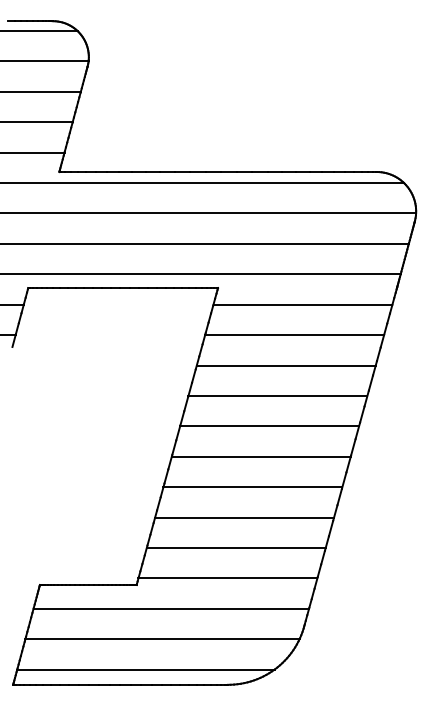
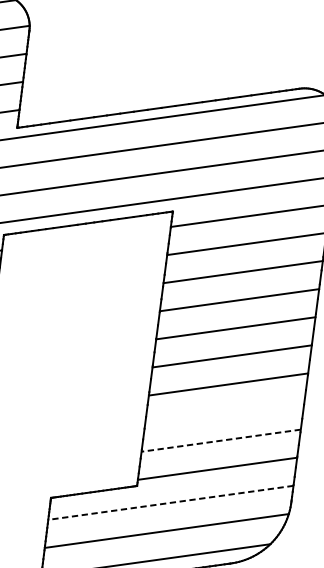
line: (244, 517) -> (224, 412), removed
line: (235, 547) -> (220, 440), solid -> dashed
line: (171, 608) -> (171, 502), solid -> dashed

